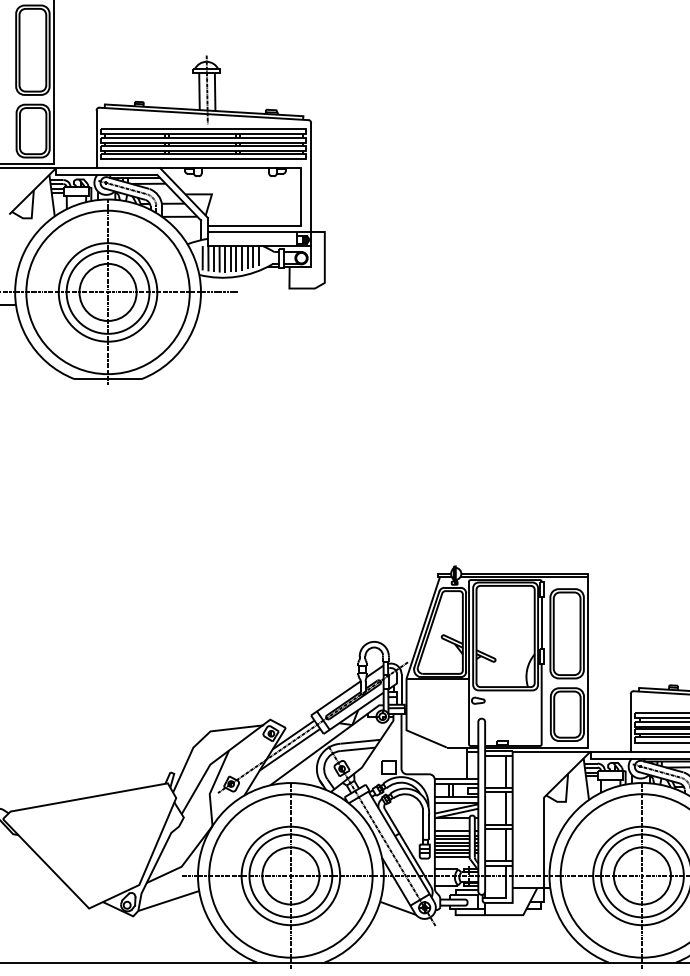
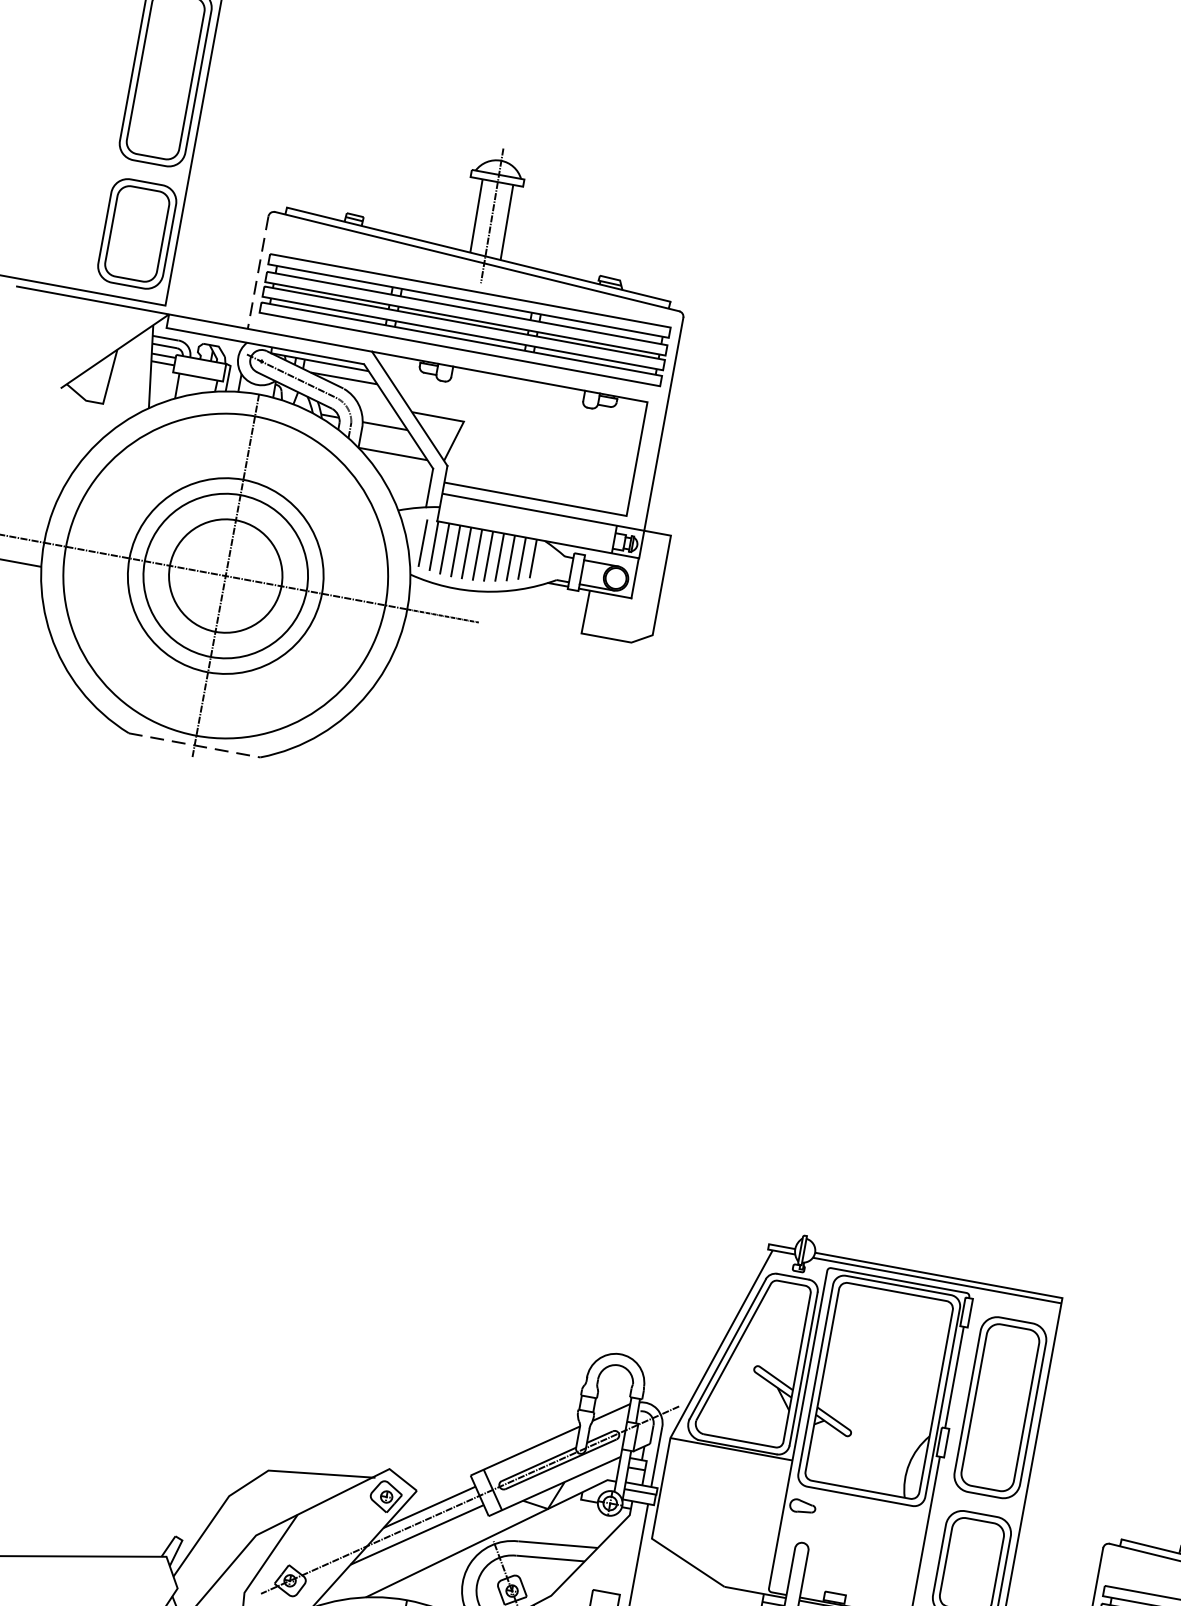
line: (96, 139) -> (257, 273), solid -> dashed
line: (108, 379) -> (195, 746), solid -> dashed

